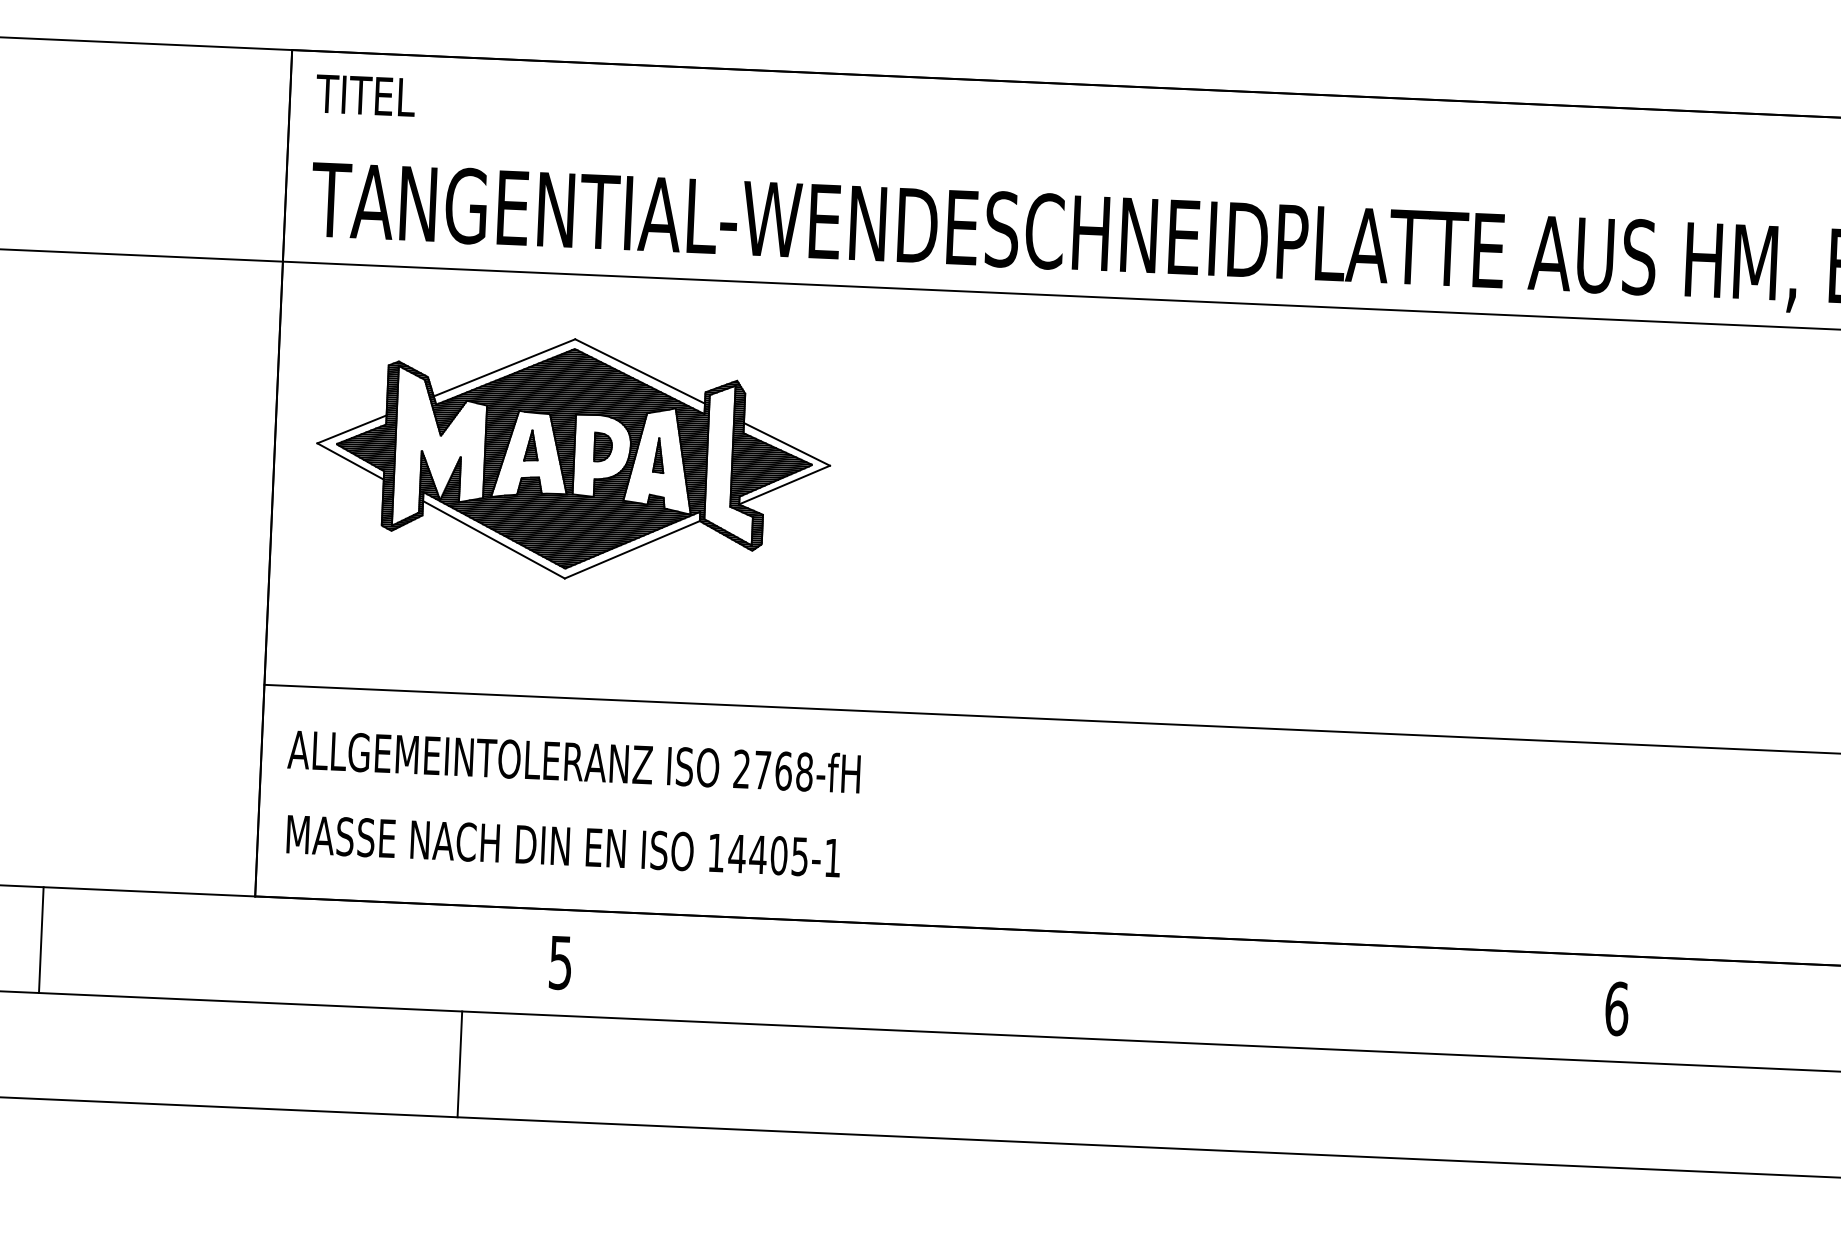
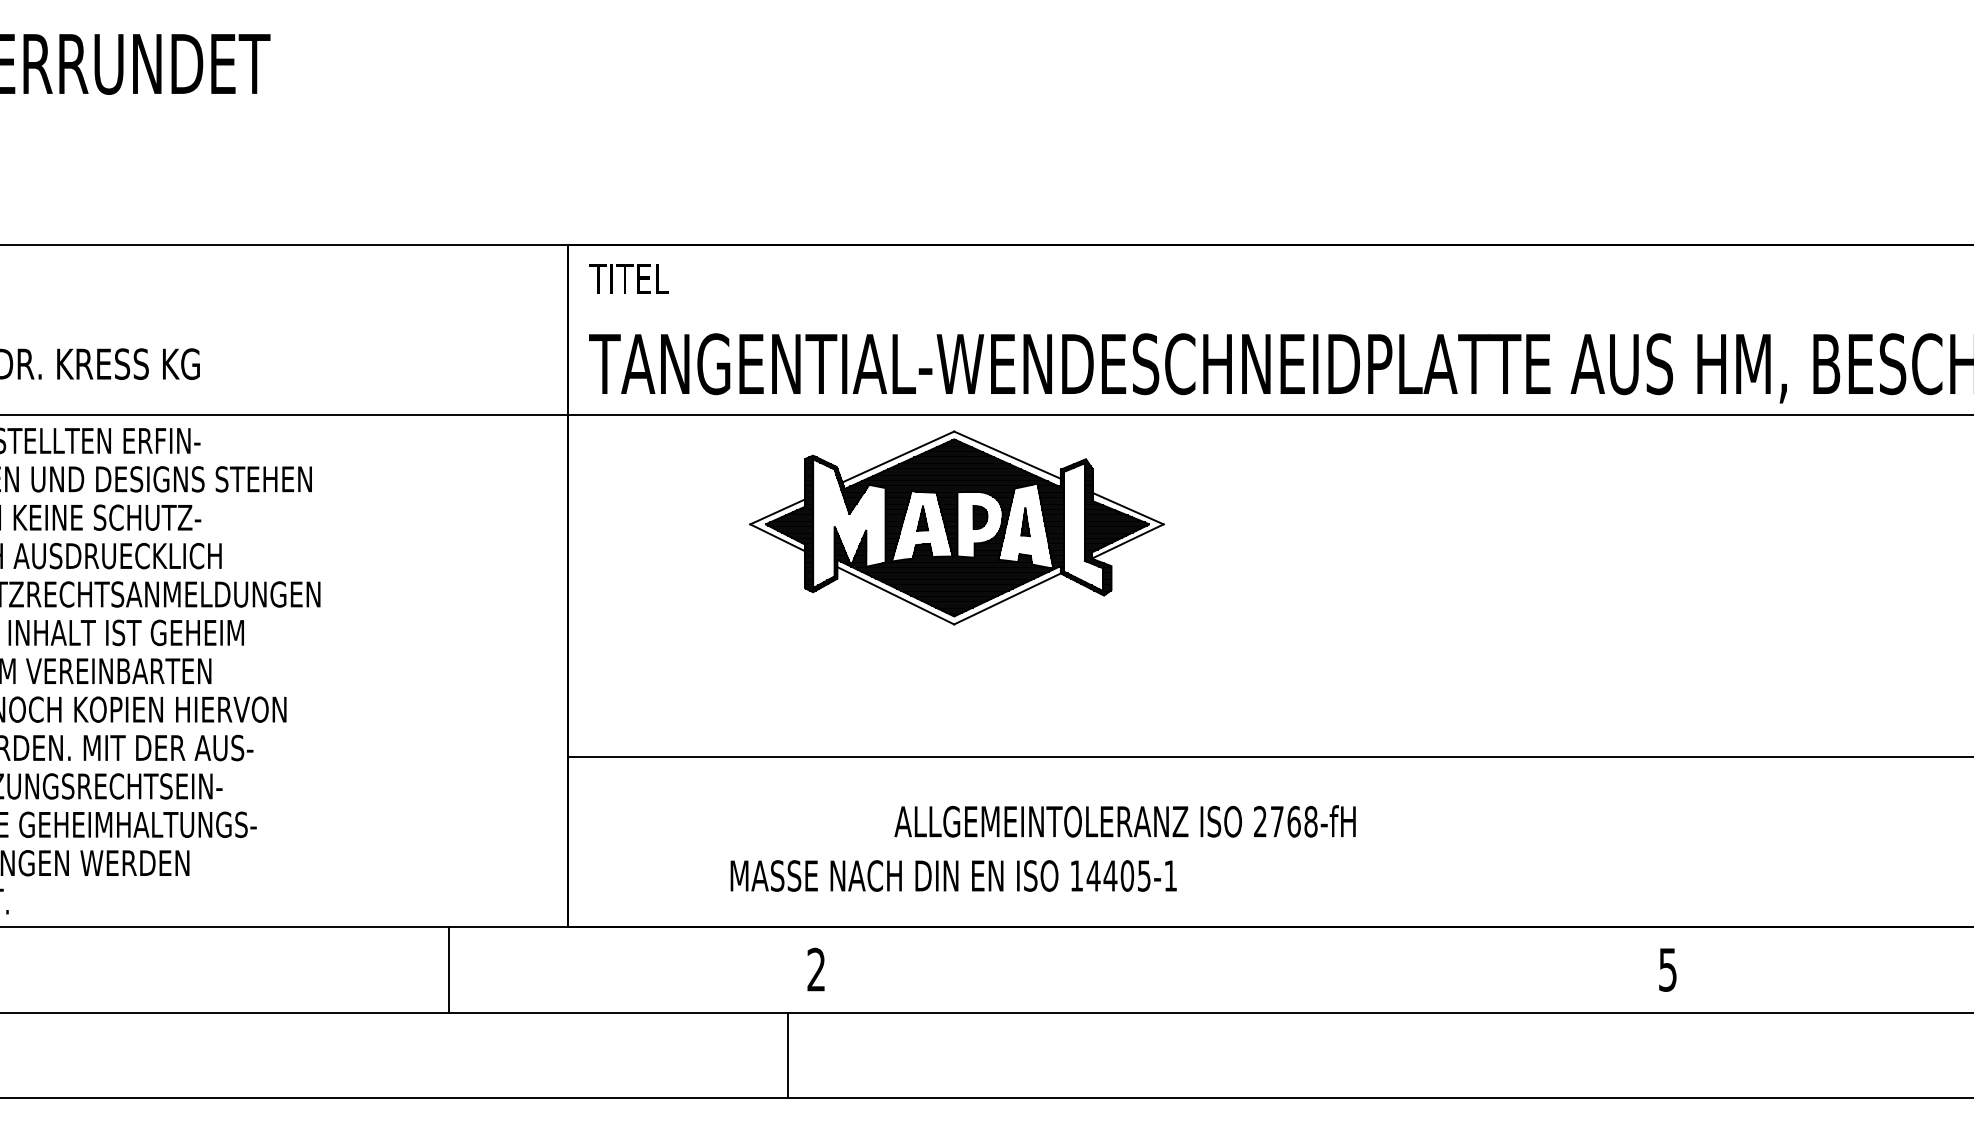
part: (572, 458) -> (956, 527), moved
text: (573, 761) -> (1124, 821), moved
text: (563, 845) -> (953, 875), moved
line: (41, 939) -> (448, 969), moved
text: (559, 962) -> (815, 969), 5 -> 2
text: (1617, 1008) -> (1668, 969), 6 -> 5
line: (459, 1063) -> (787, 1054), moved

